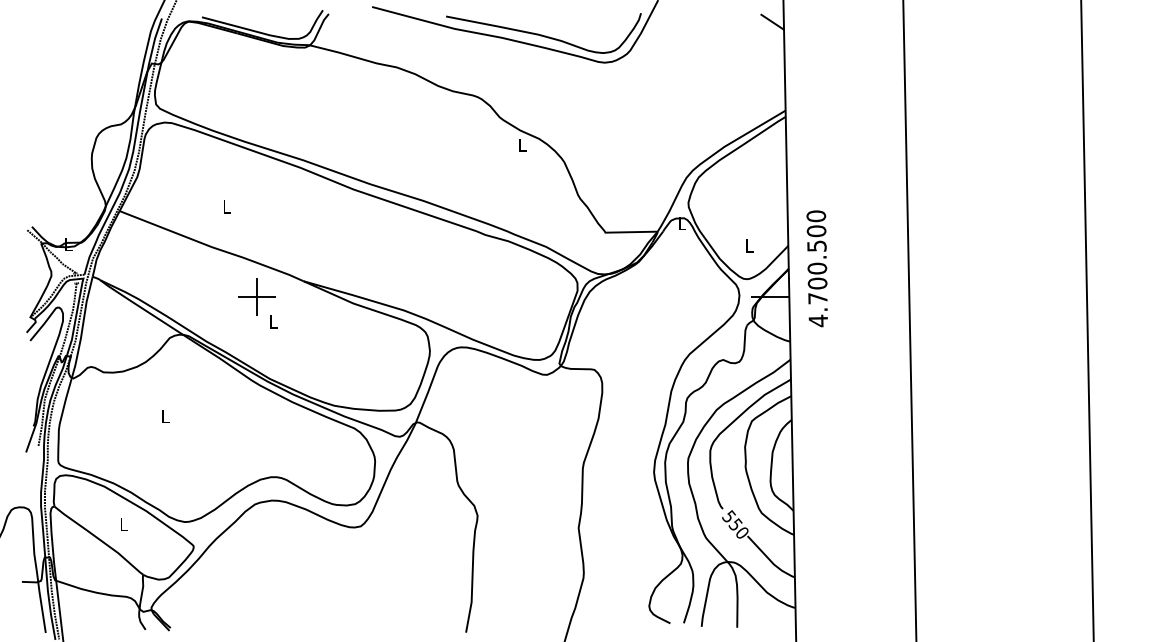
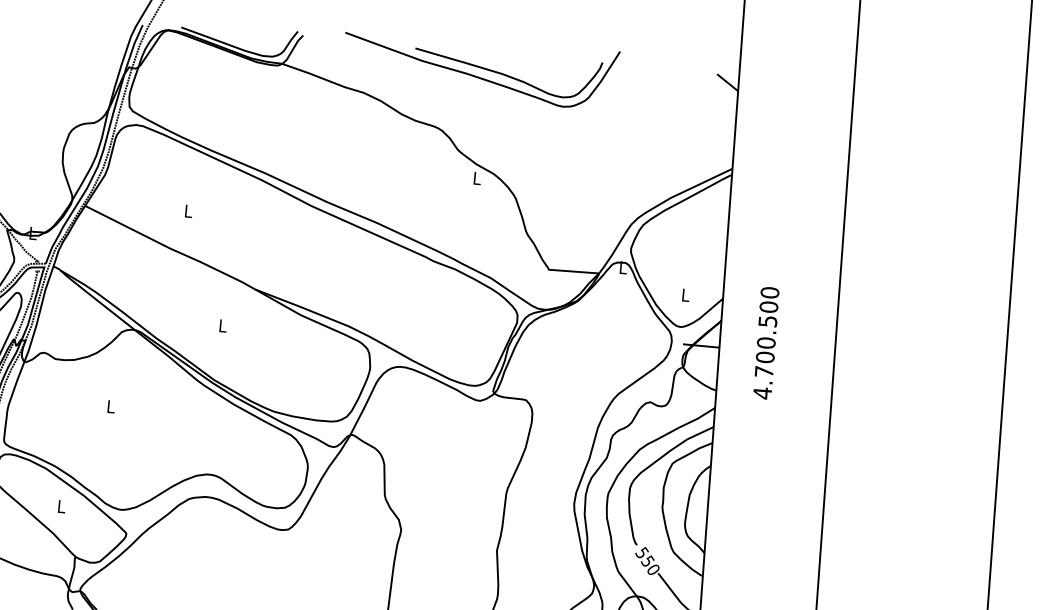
text: (816, 268) -> (765, 342), moved
part: (256, 296) -> (208, 299), removed

